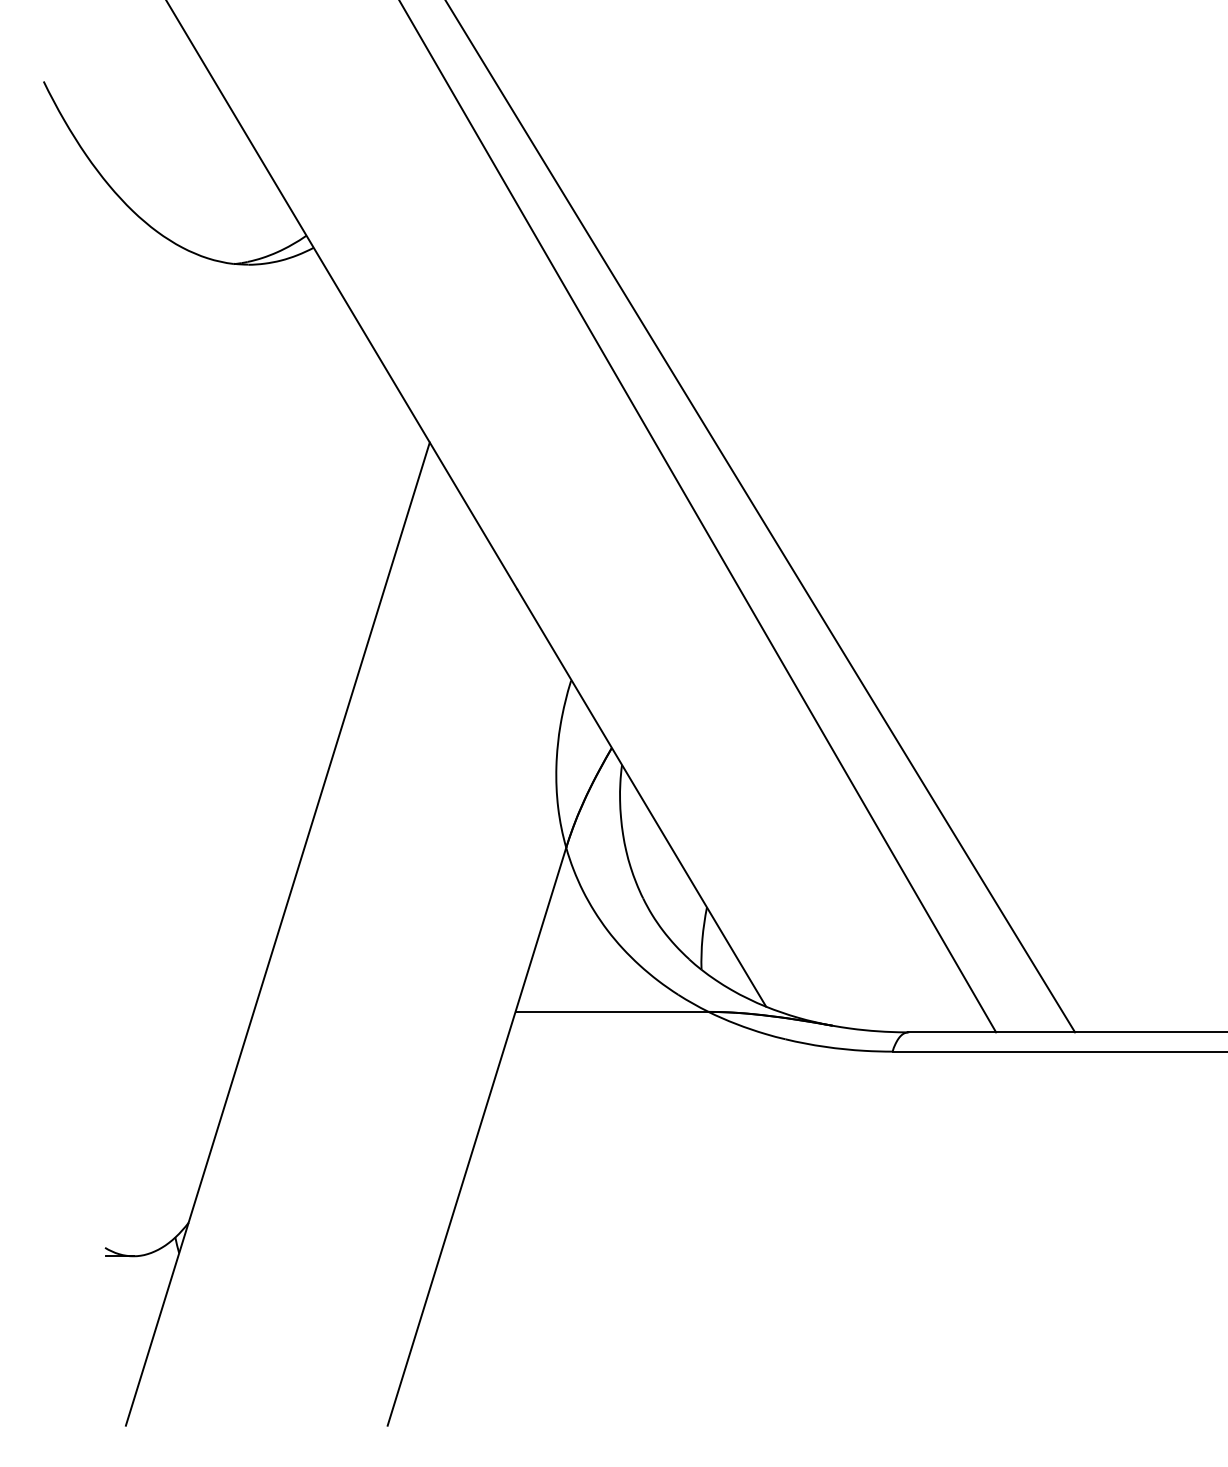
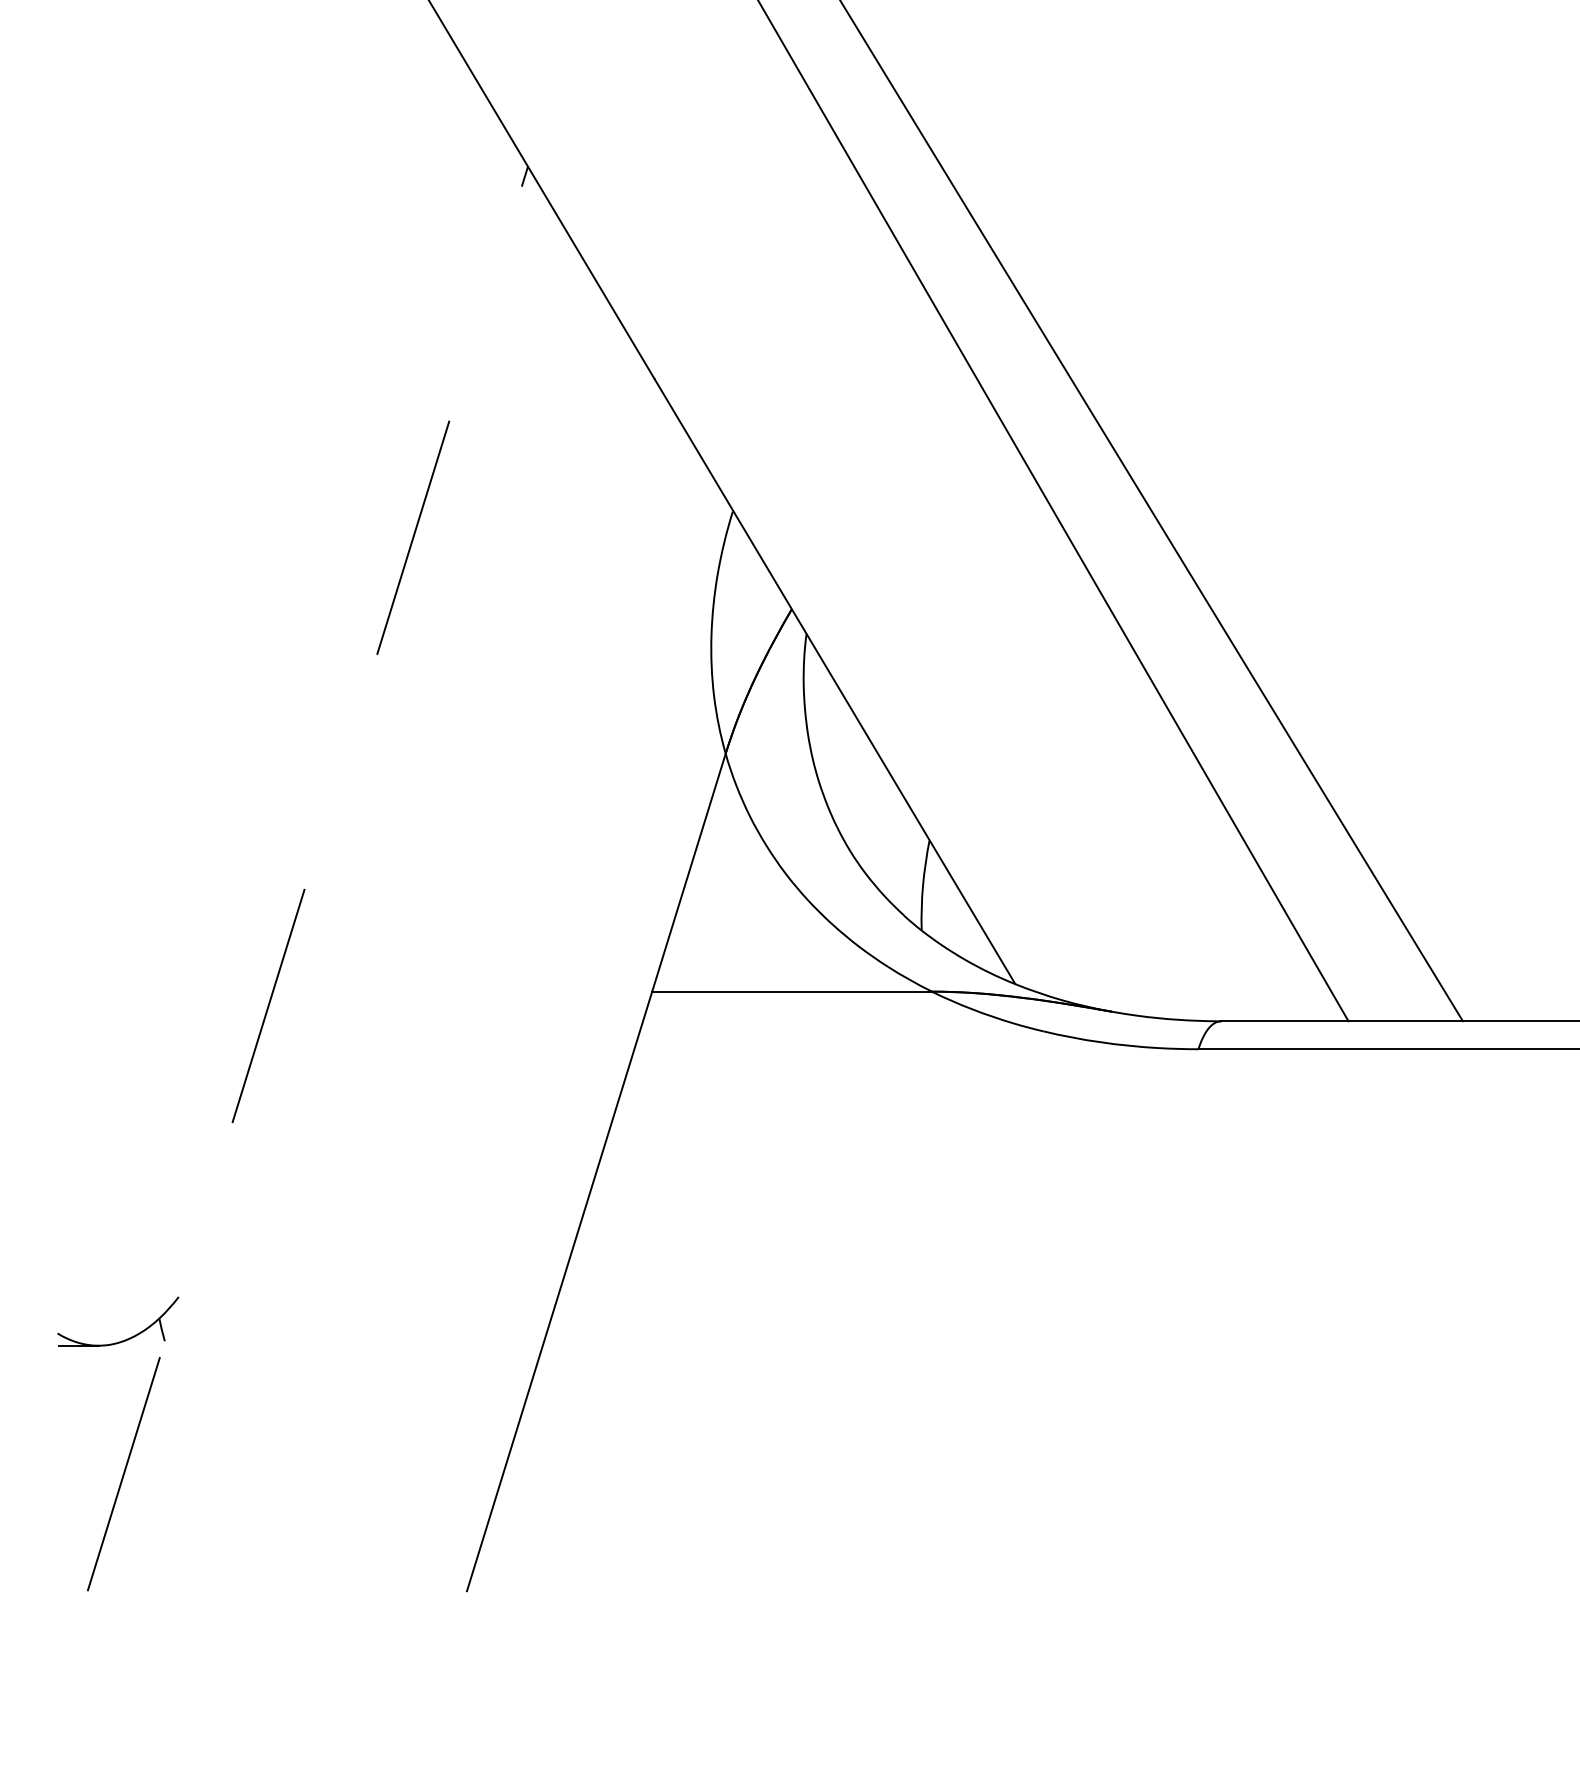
line: (277, 934) -> (307, 879), solid -> dashed

